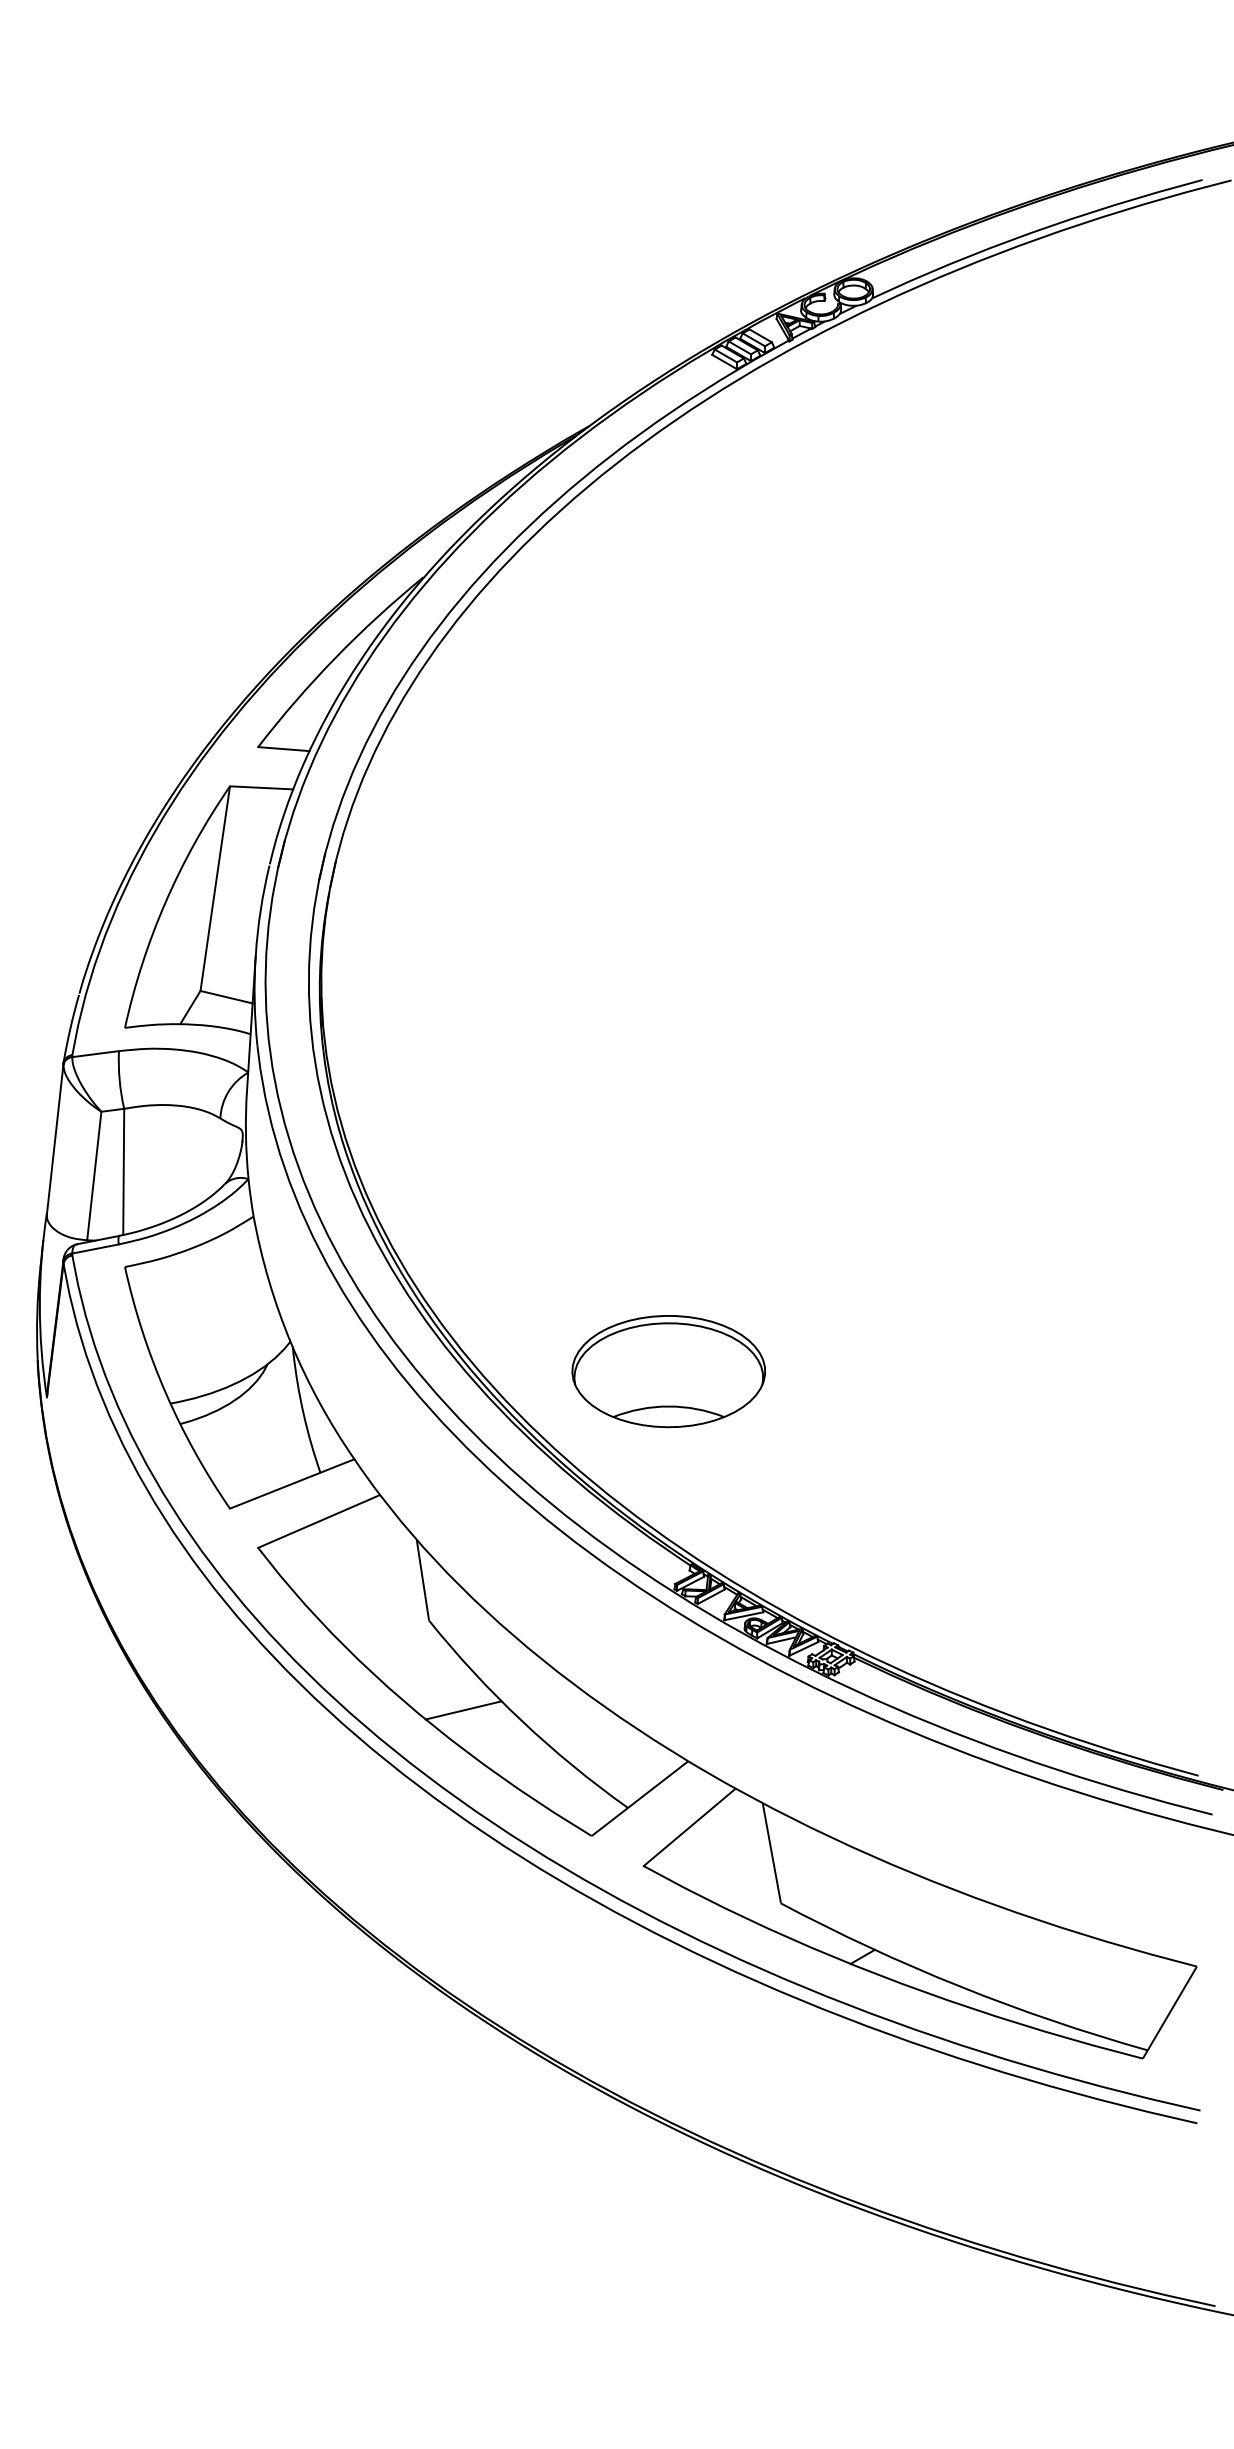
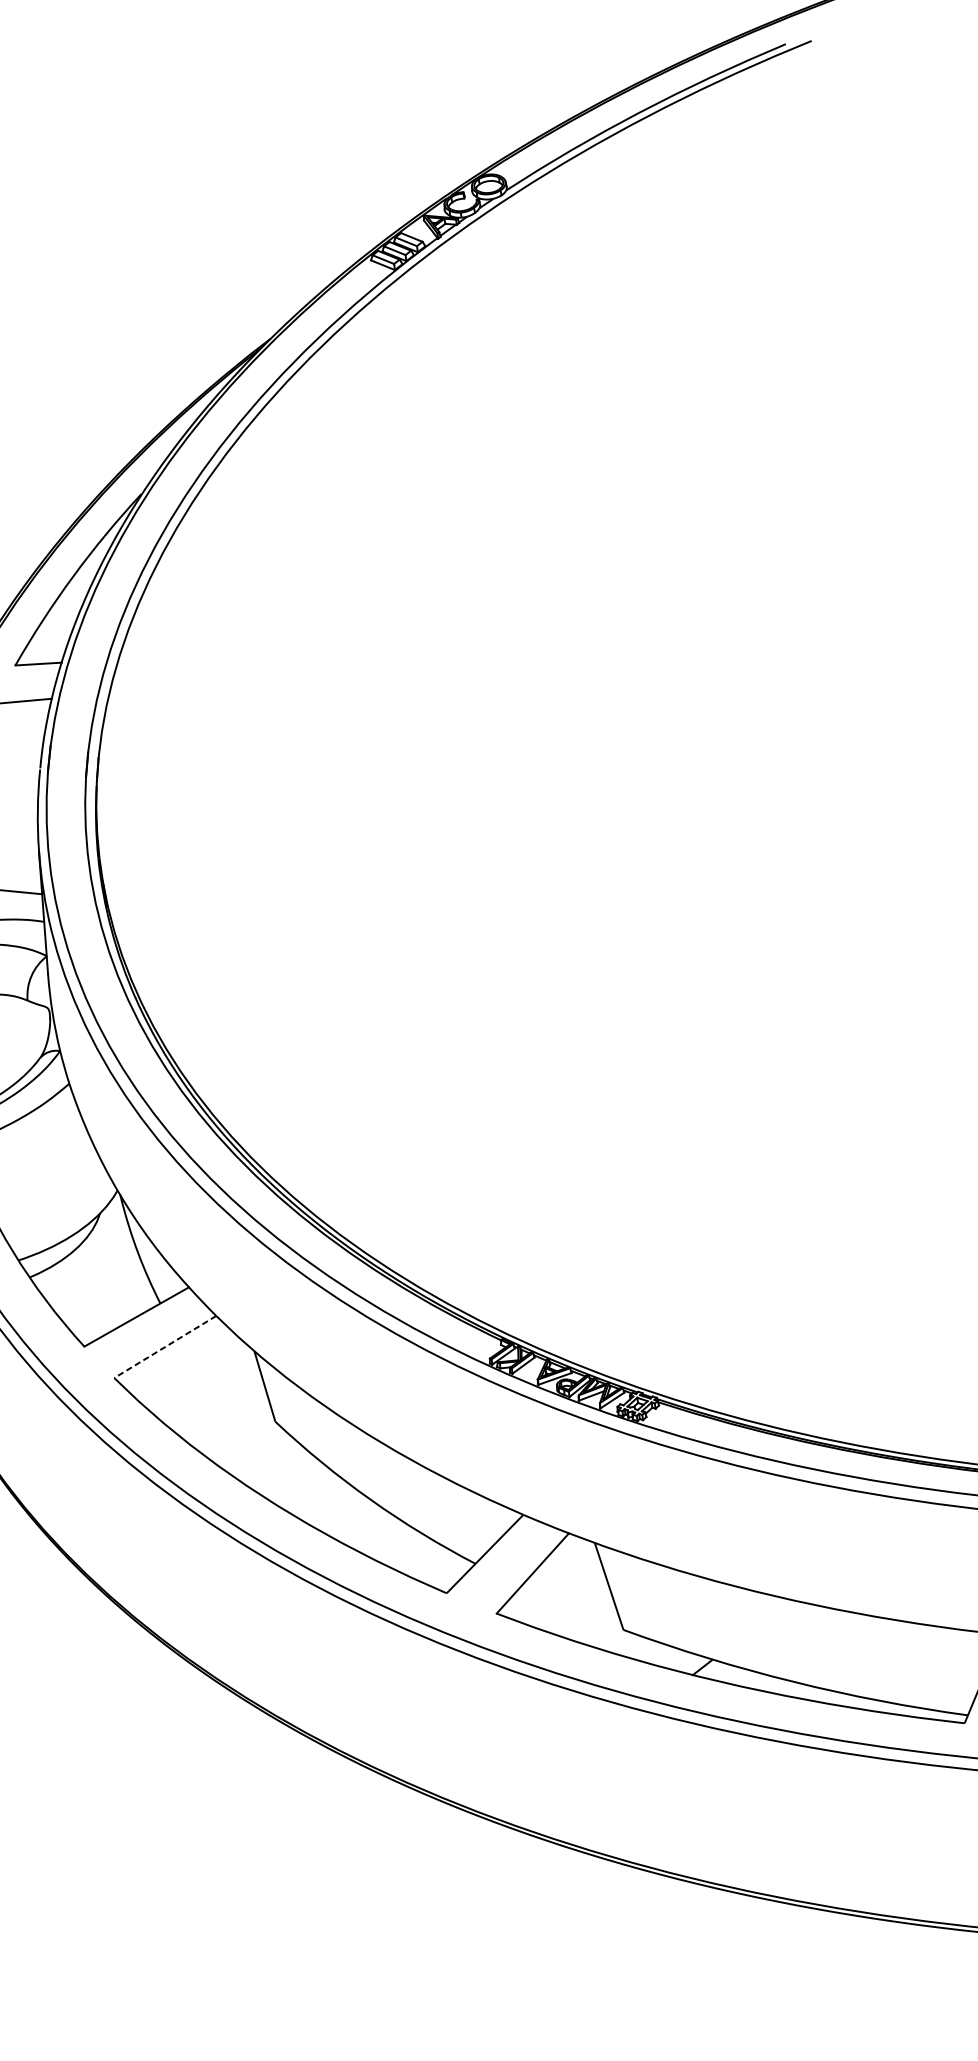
part: (668, 1371) -> (457, 1170), removed
line: (318, 1521) -> (164, 1347), solid -> dashed
line: (463, 1710) -> (317, 1497), removed

